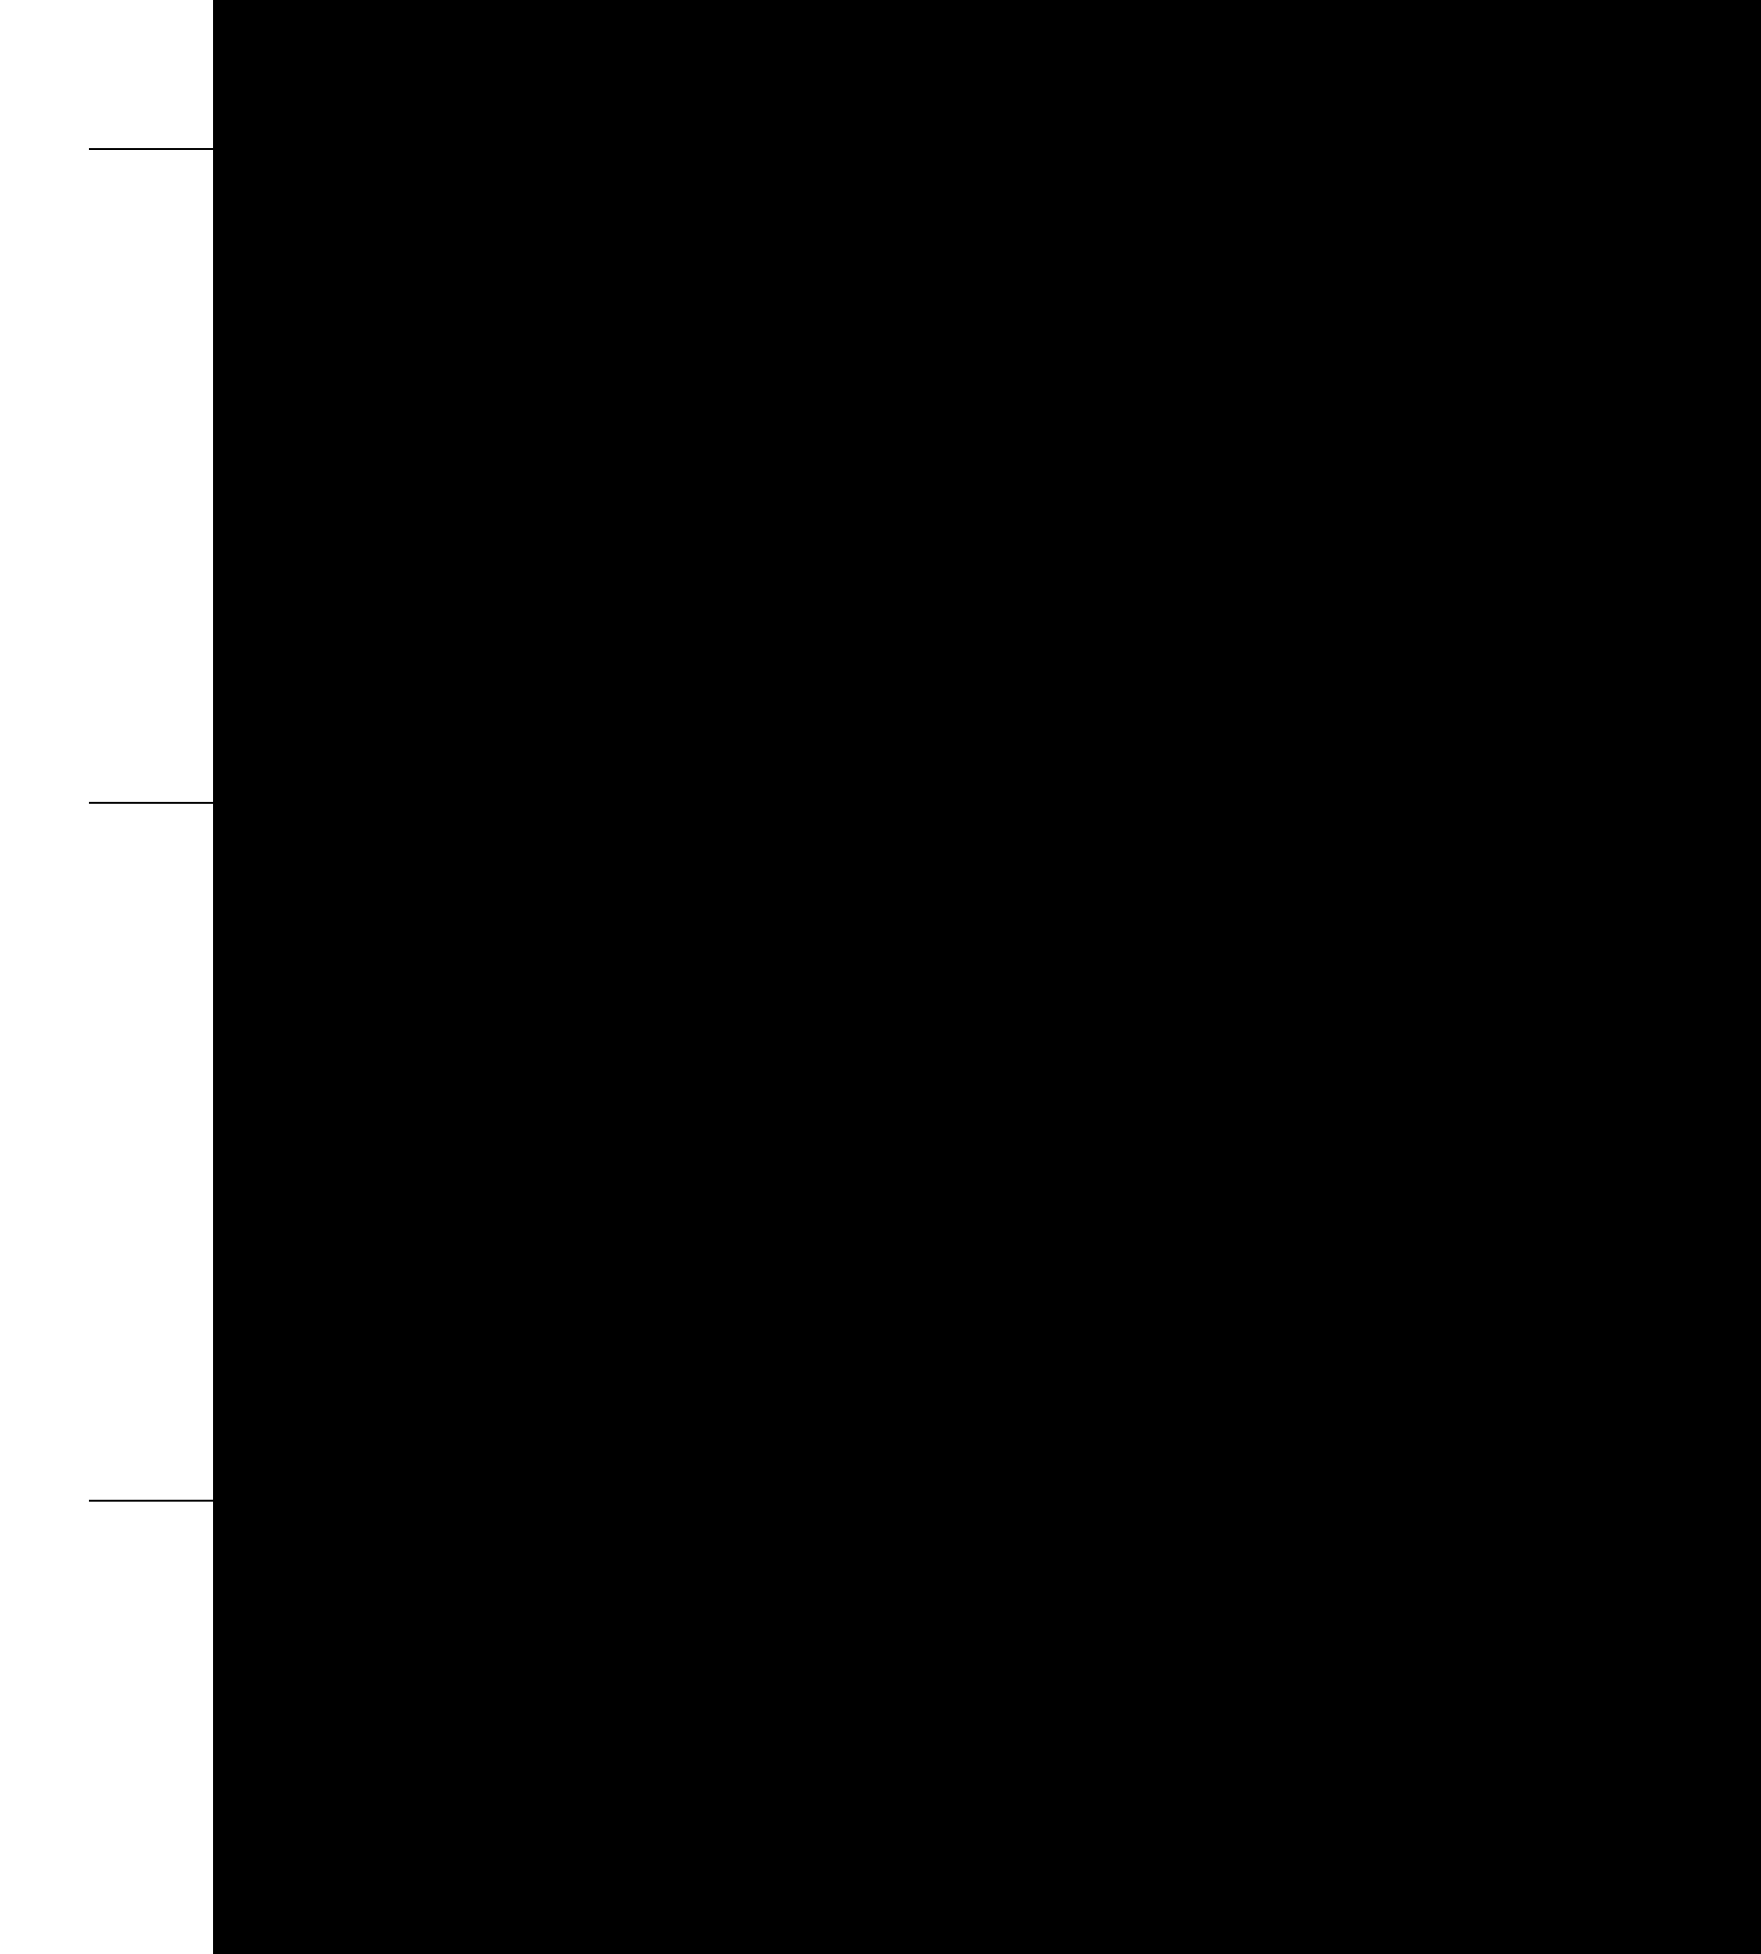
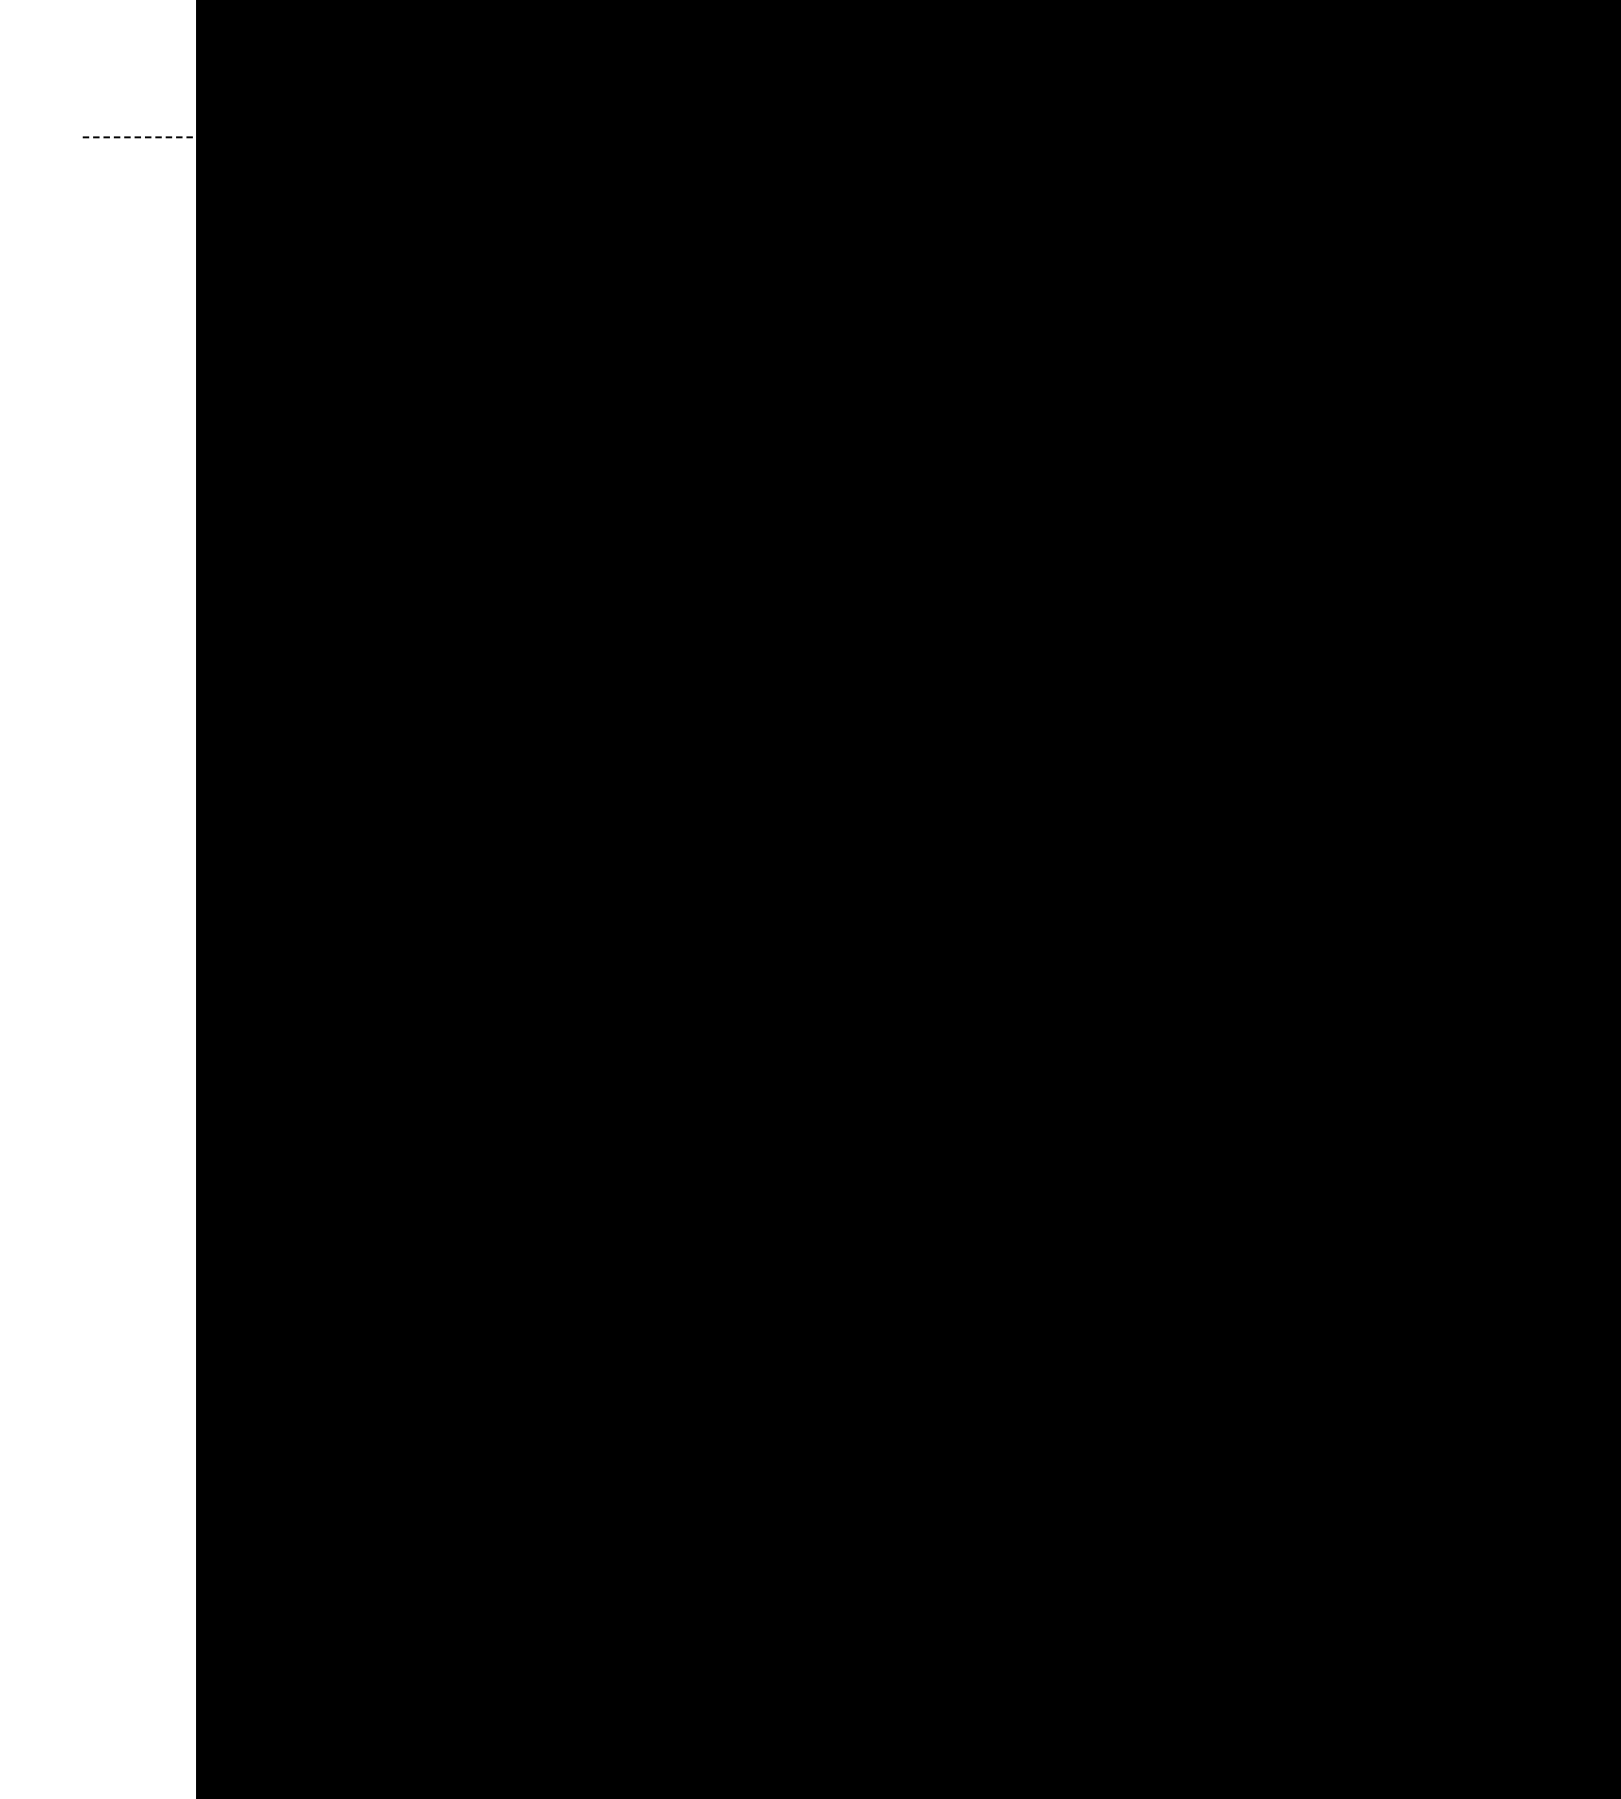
line: (151, 149) -> (139, 137), solid -> dashed
line: (151, 802) -> (139, 738), removed
line: (151, 1500) -> (139, 1381), removed

